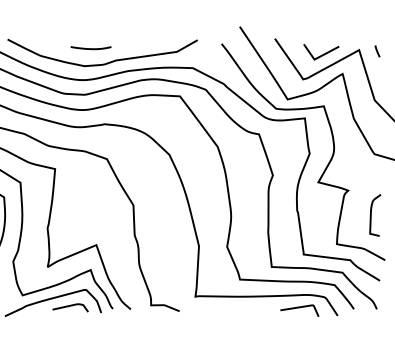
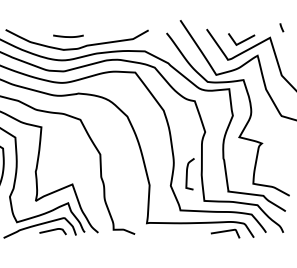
line: (376, 51) -> (281, 27), moved
curve: (371, 215) -> (187, 174), moved

